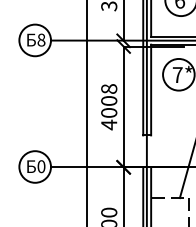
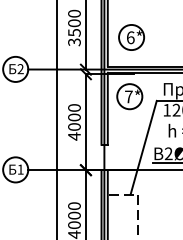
text: (41, 40) -> (20, 69), 8 -> 2
text: (109, 88) -> (74, 107), 4008 -> 4000
text: (41, 166) -> (20, 169), 0 -> 1

